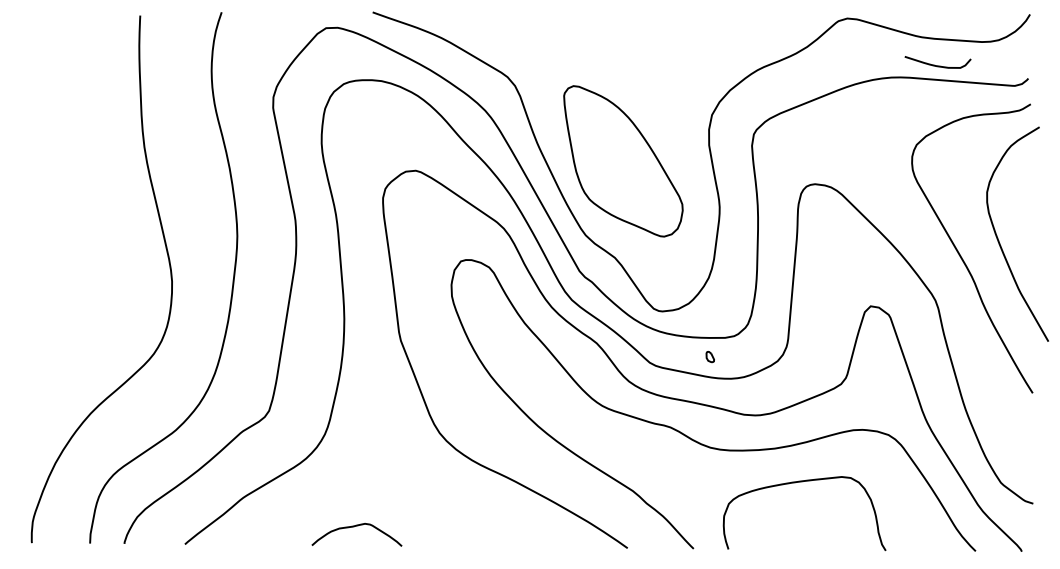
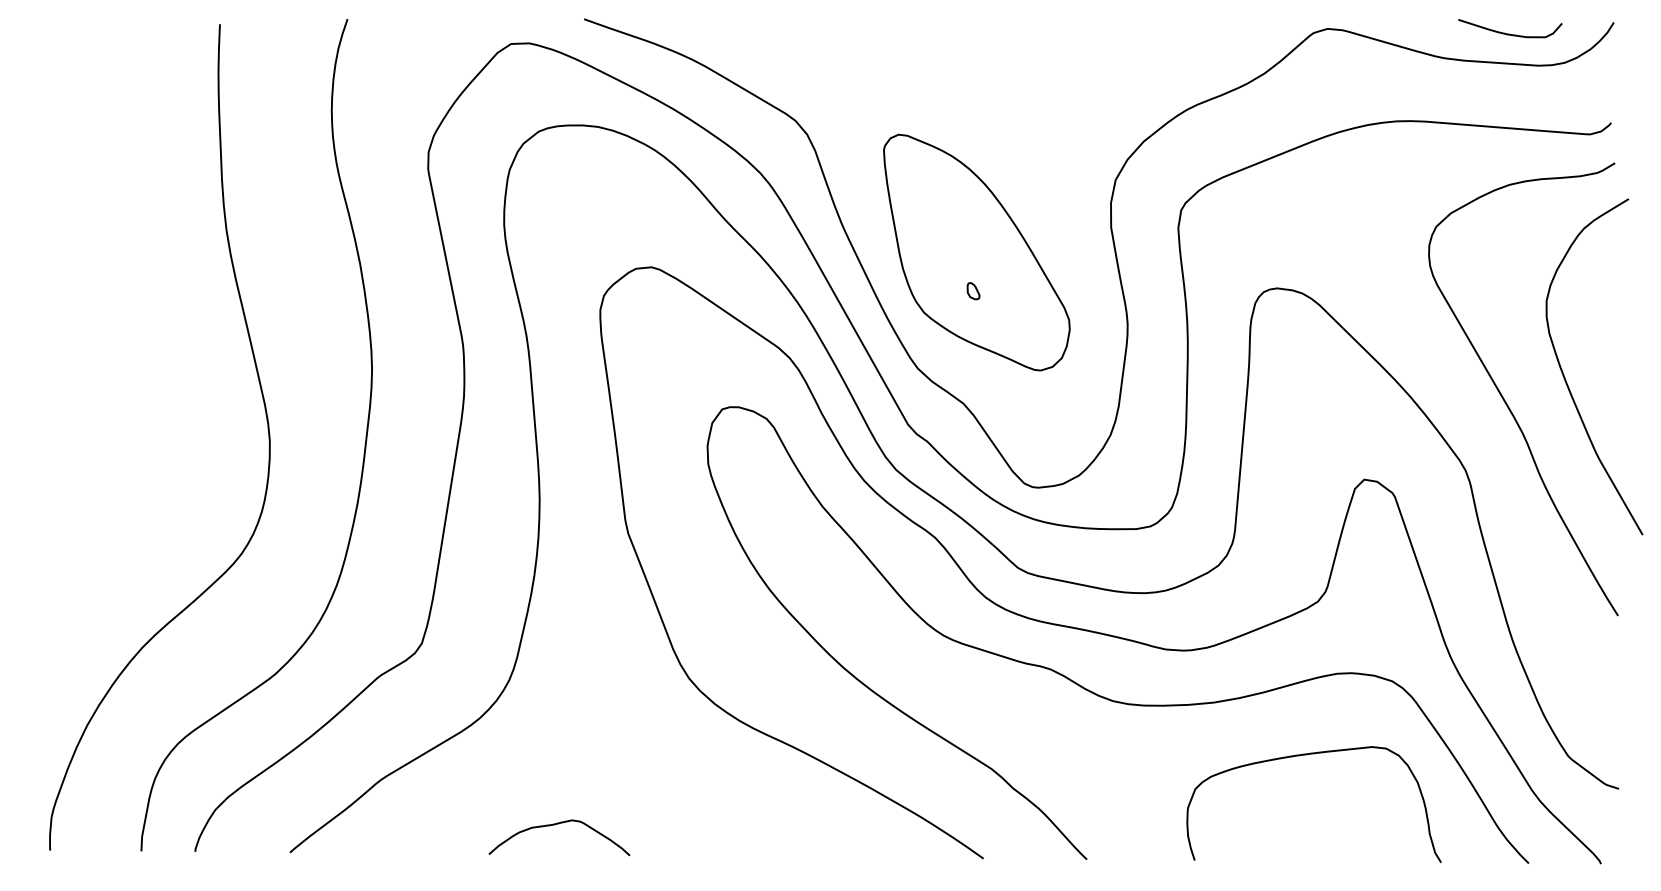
curve: (937, 65) -> (1509, 33), moved
part: (709, 357) -> (972, 291), moved
curve: (802, 482) -> (1310, 755), moved

